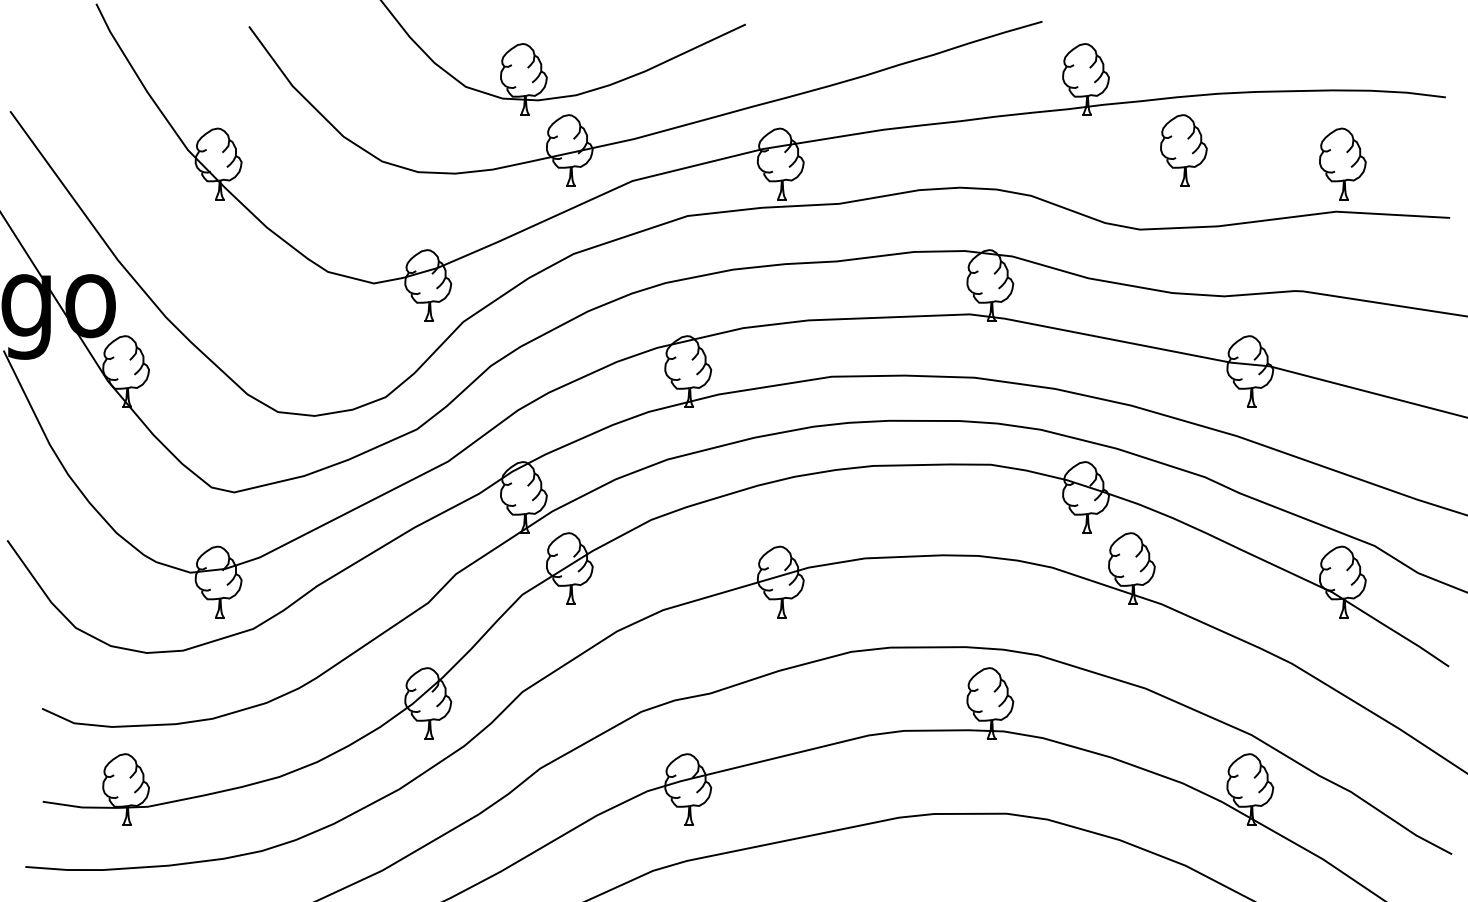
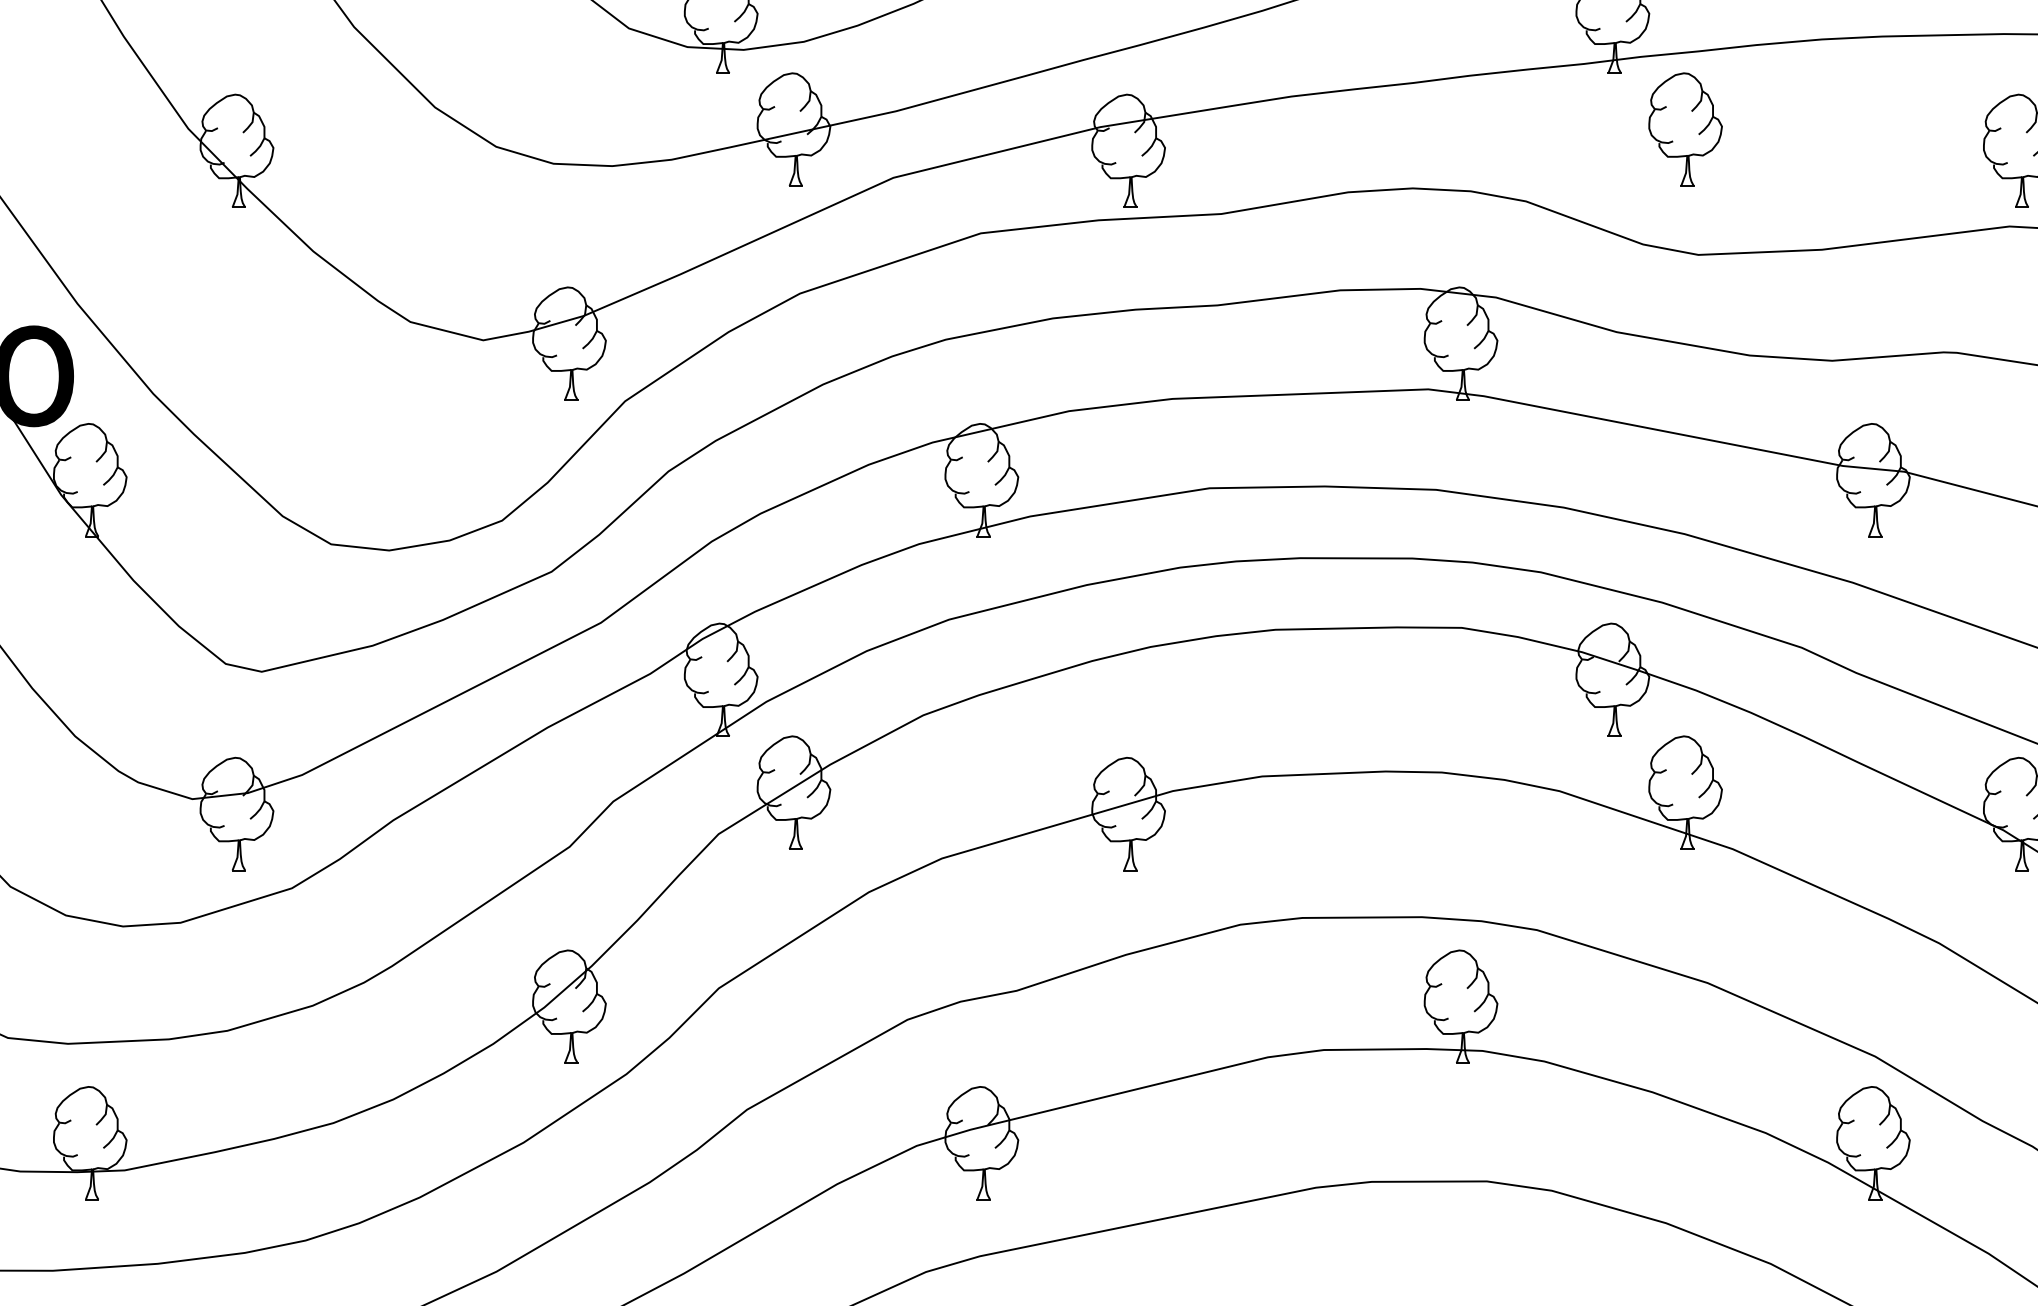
part: (1183, 150) -> (1684, 129), moved

